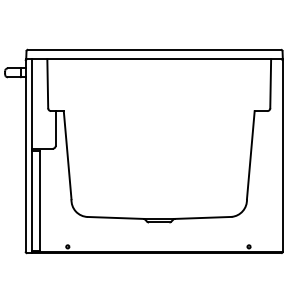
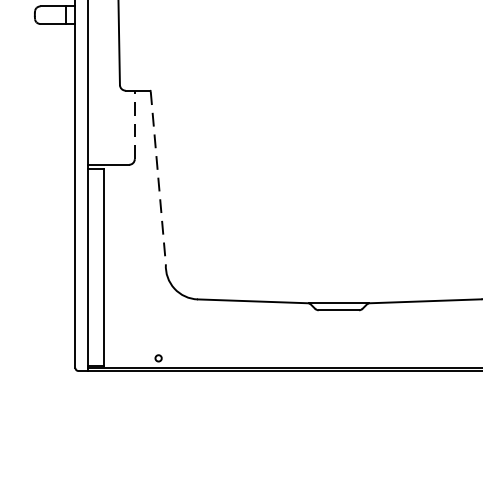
line: (55, 127) -> (134, 122), solid -> dashed
line: (67, 155) -> (157, 178), solid -> dashed

